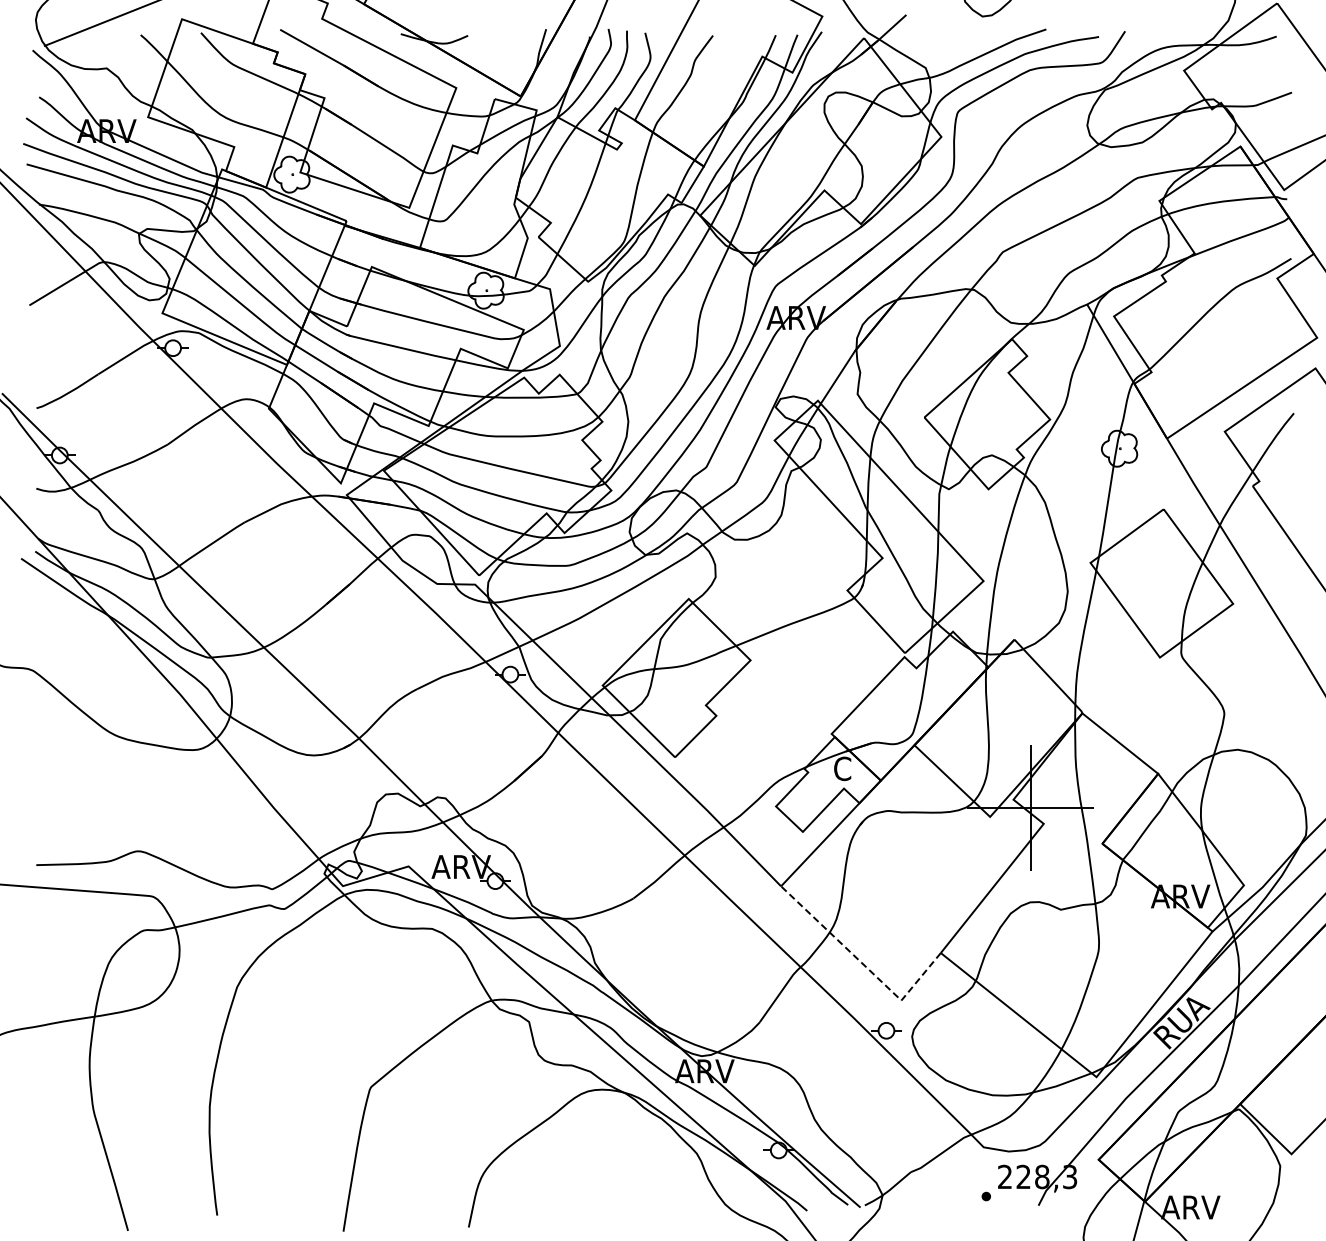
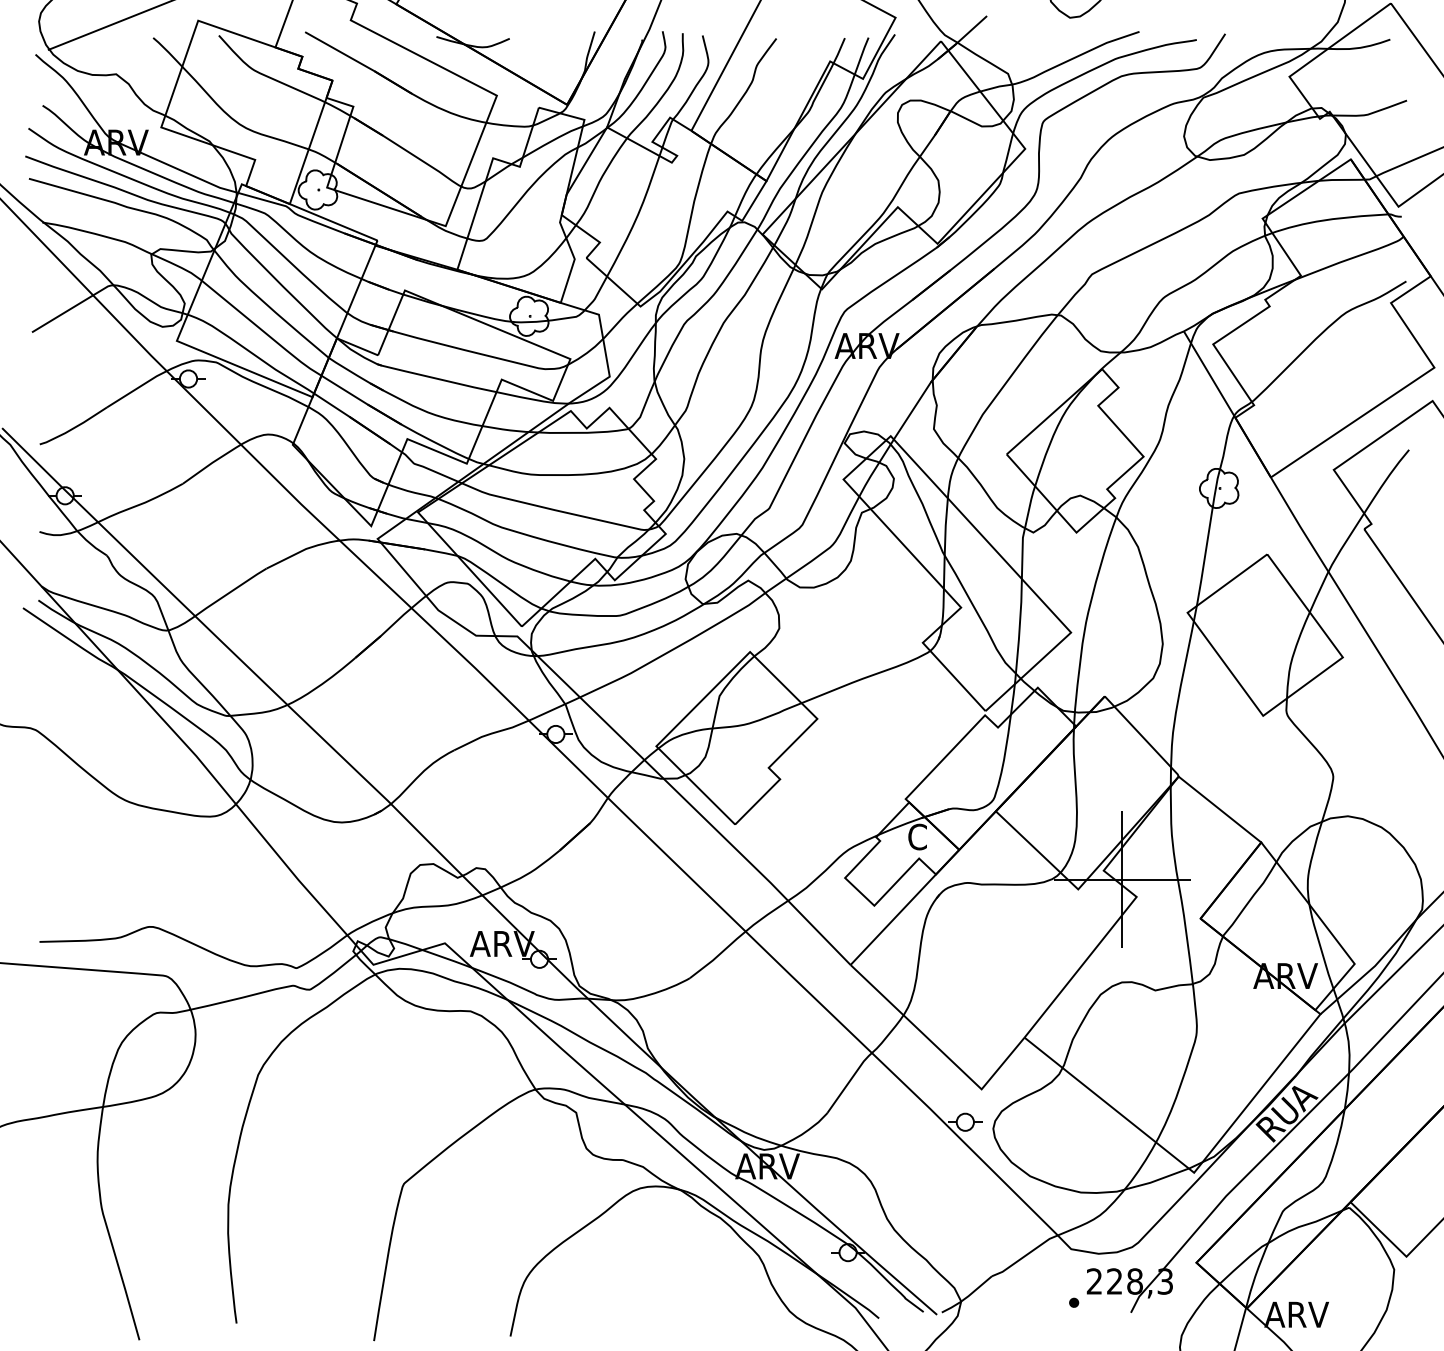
line: (863, 964) -> (940, 1050), dashed -> solid

